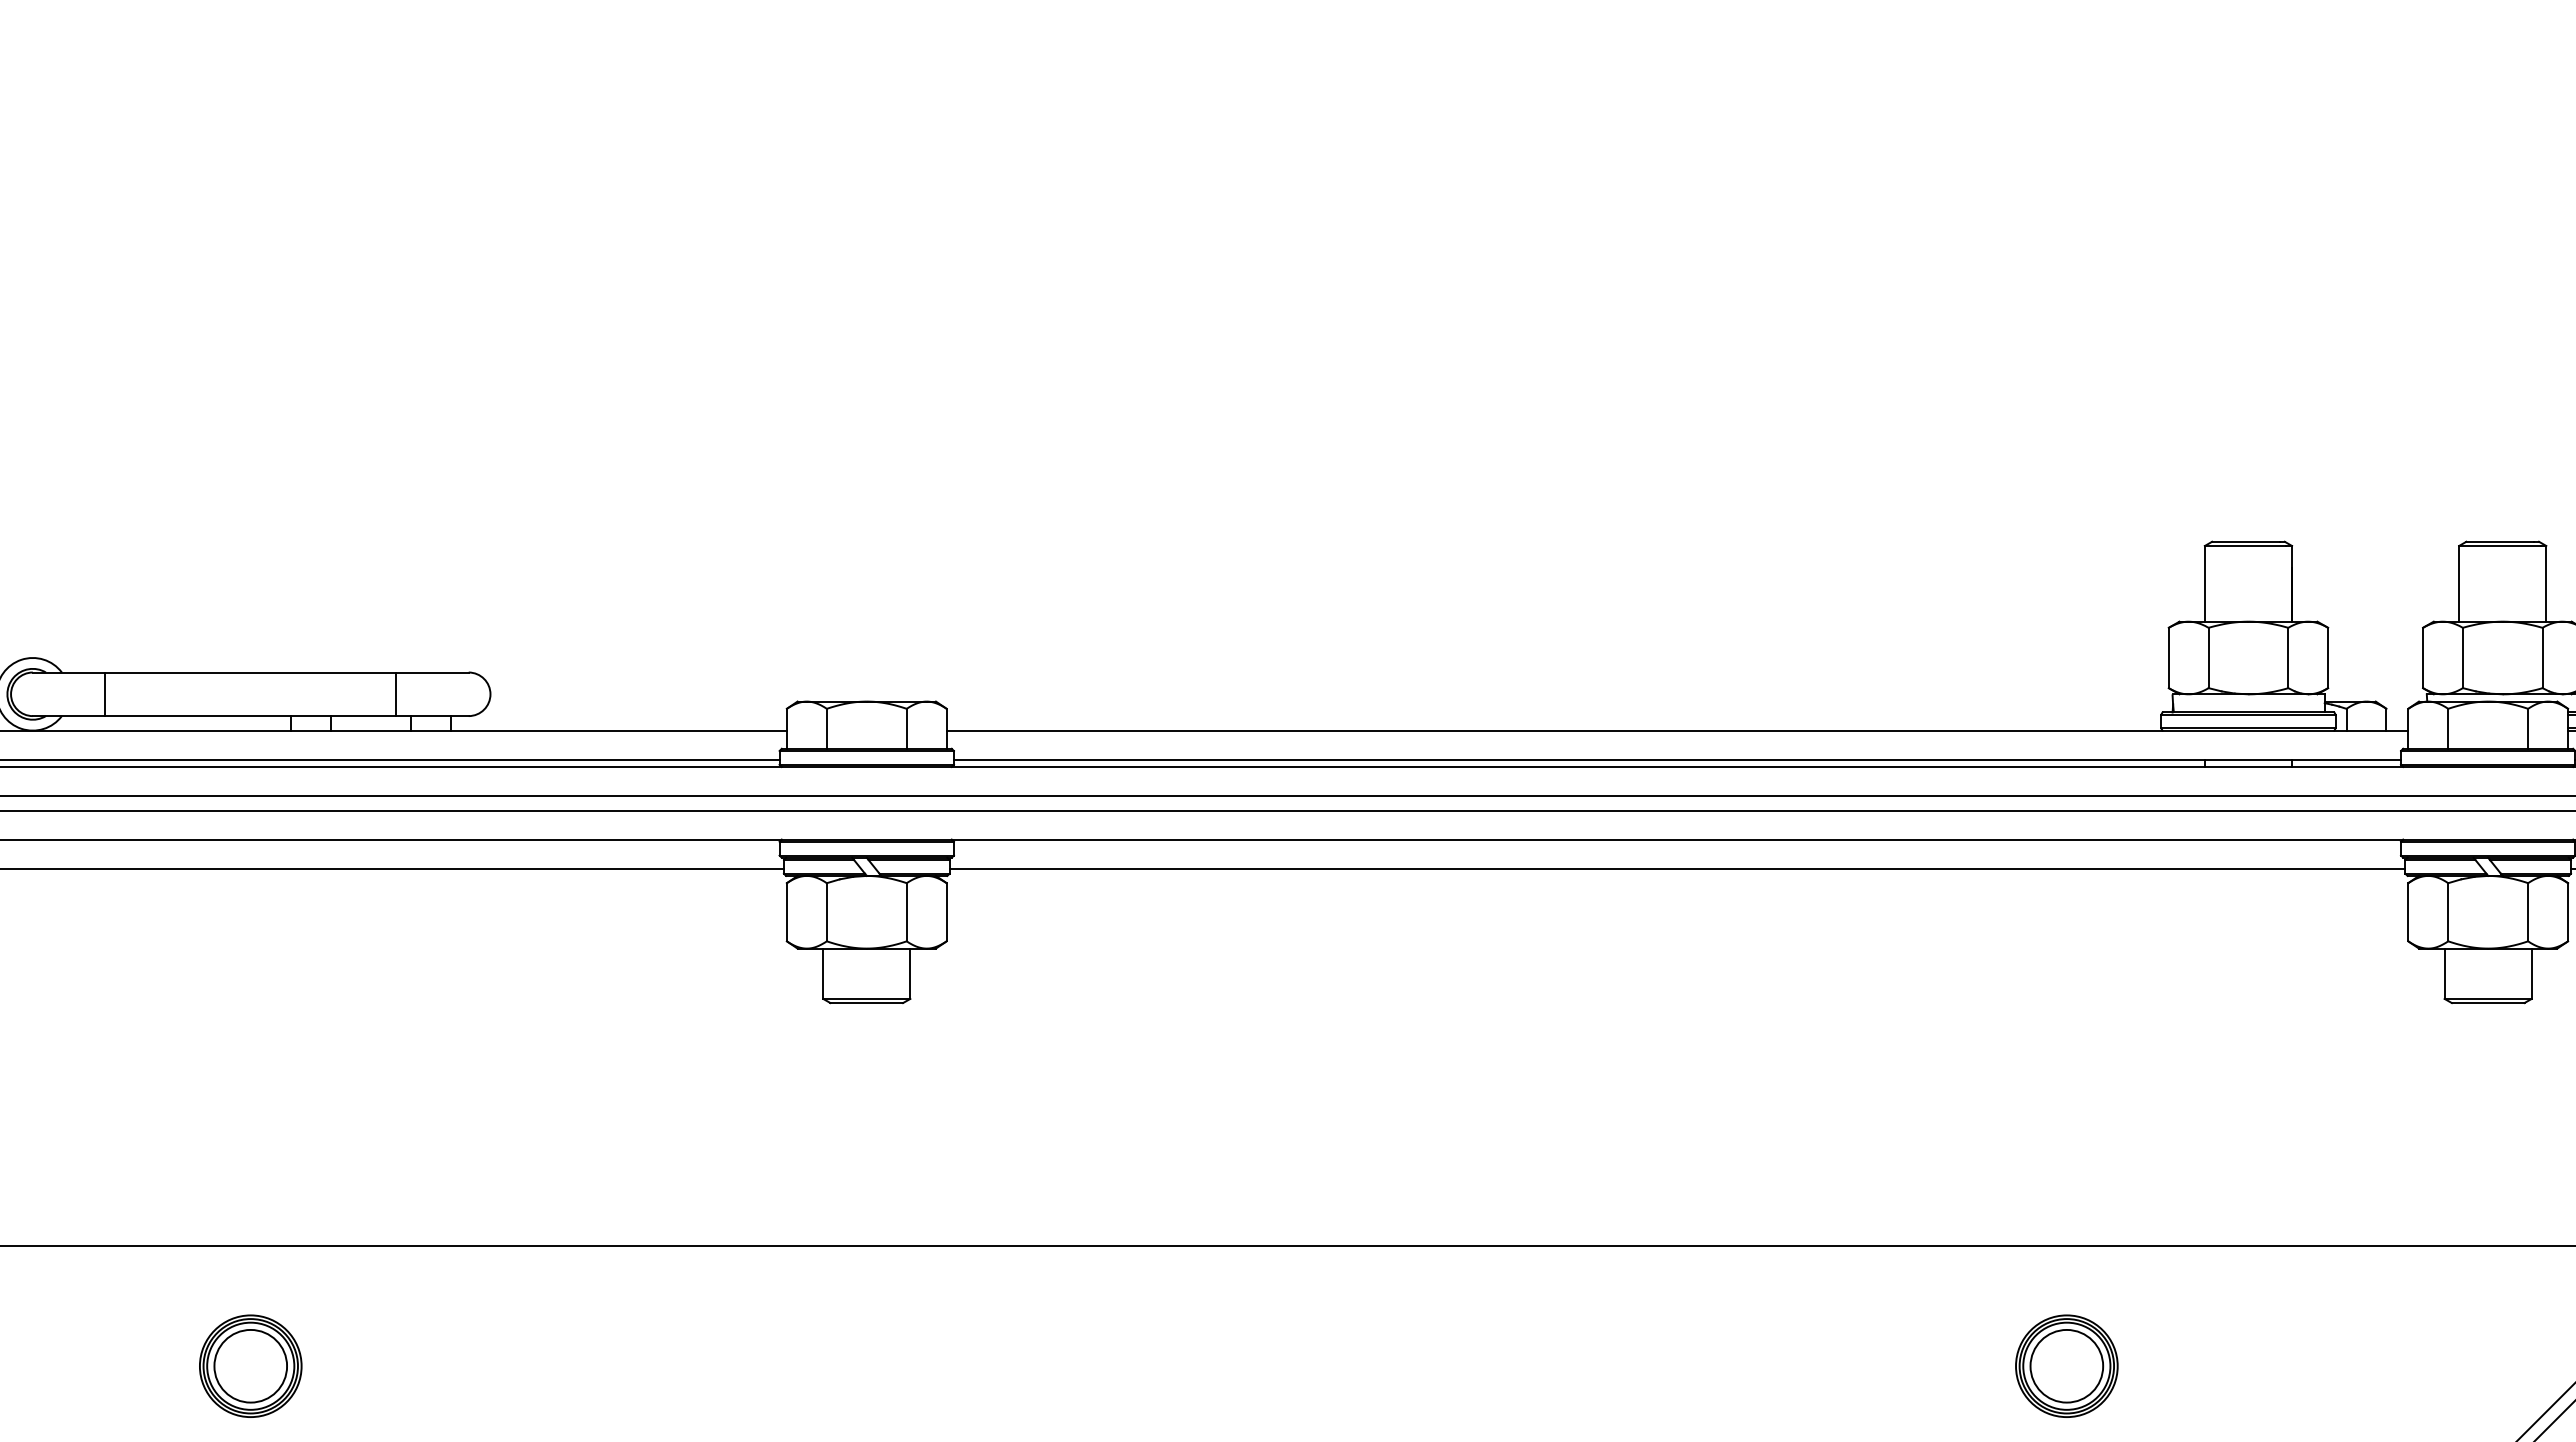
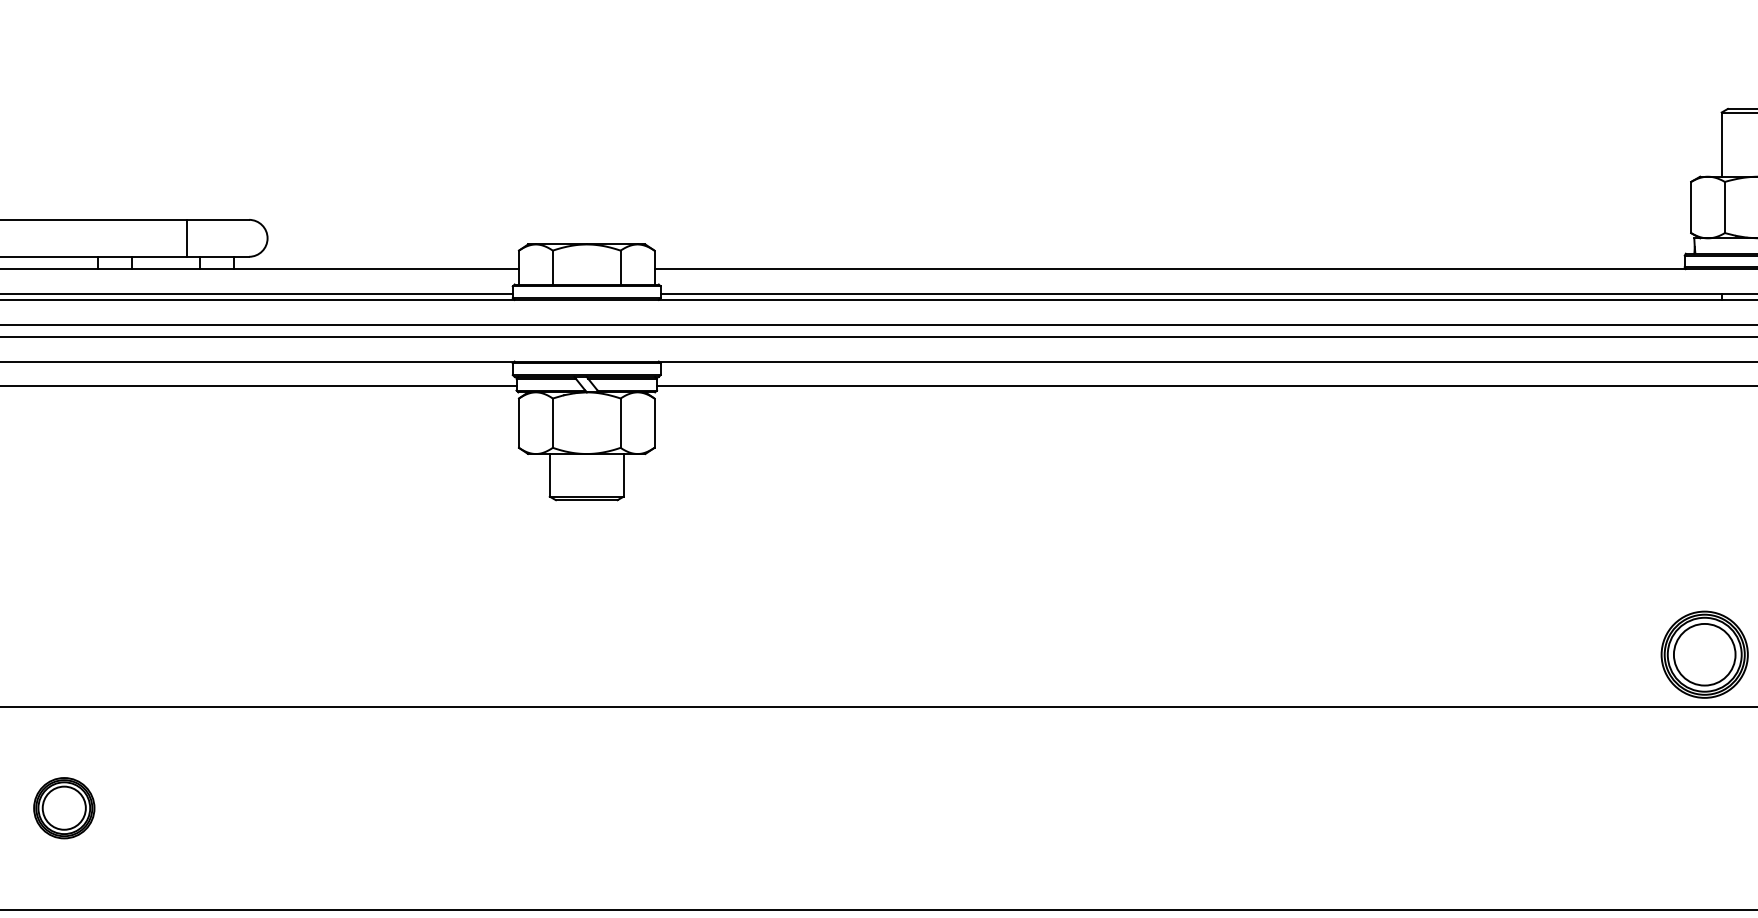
part: (250, 1365) -> (64, 807), size x0.7
part: (2066, 1365) -> (1704, 654), moved

